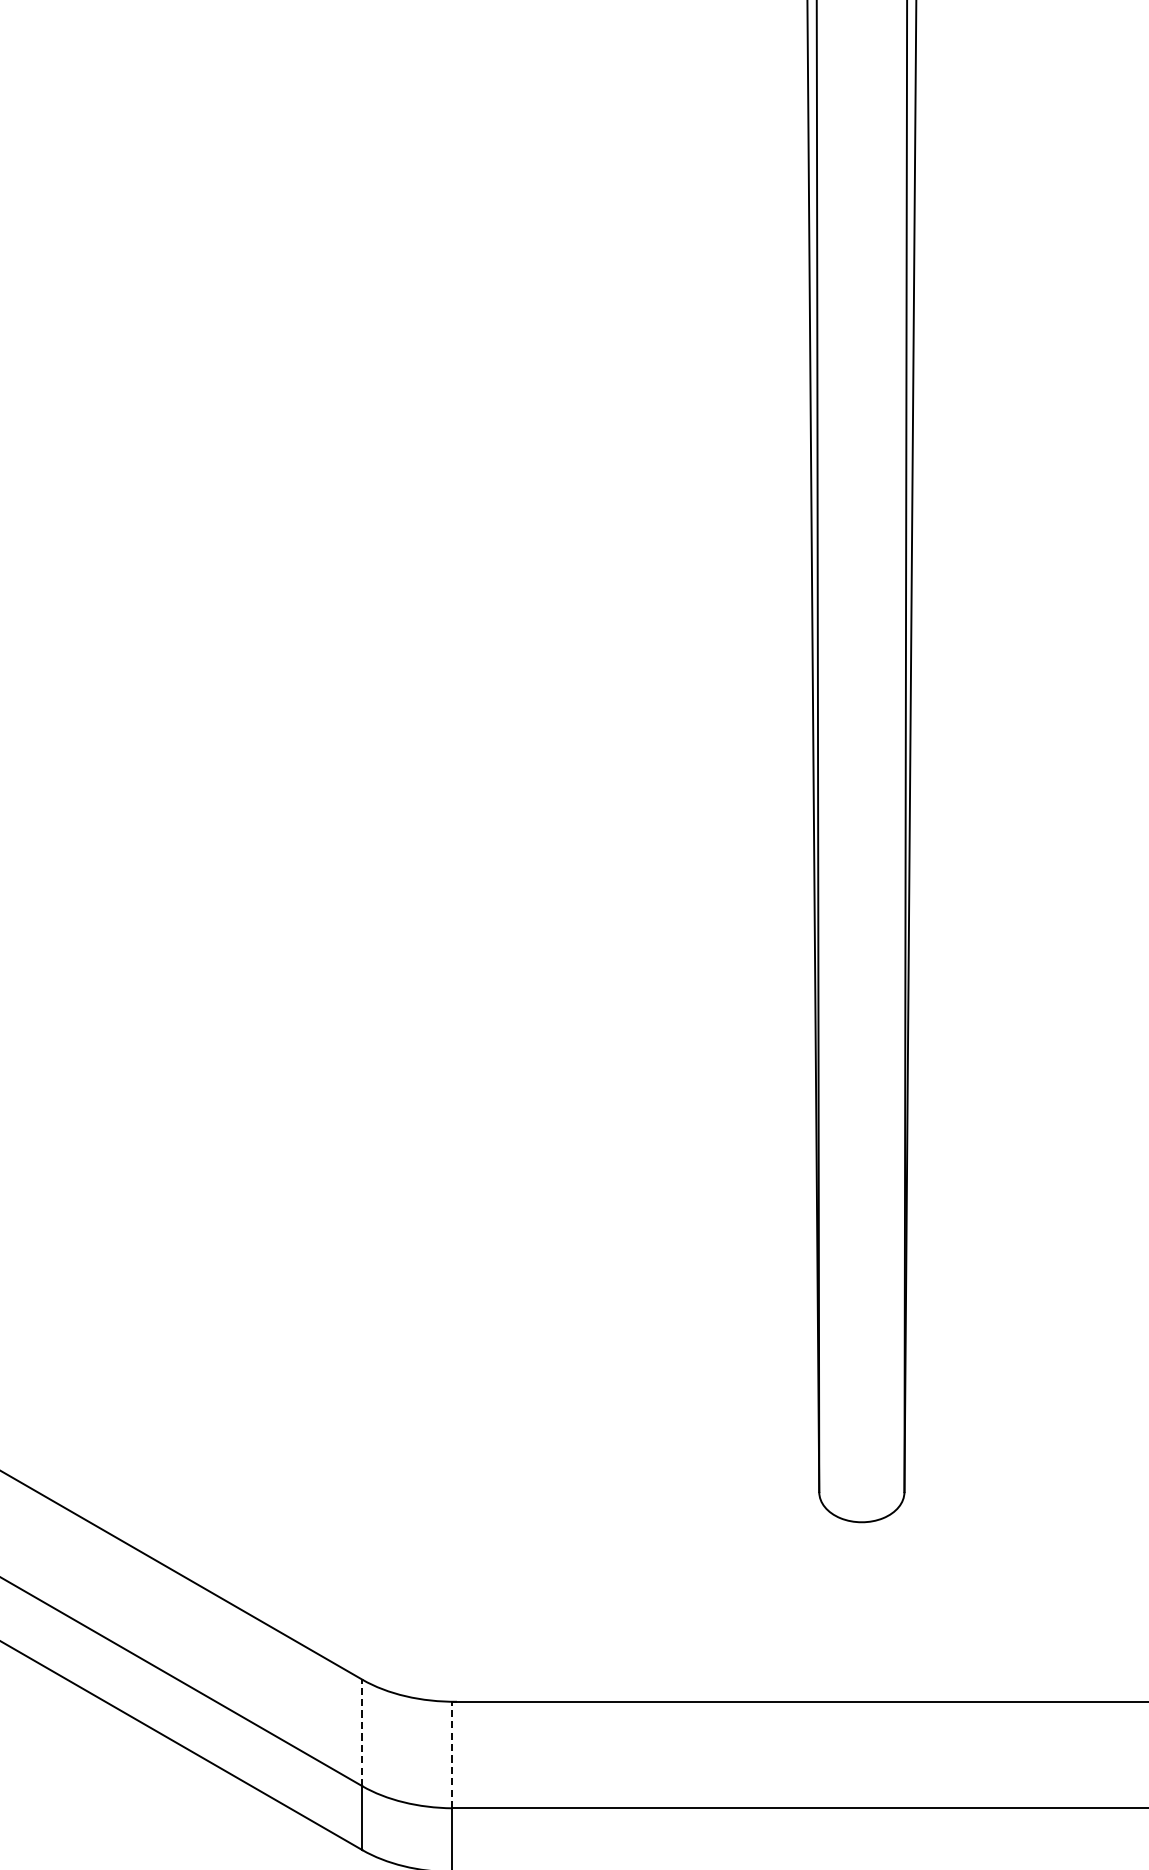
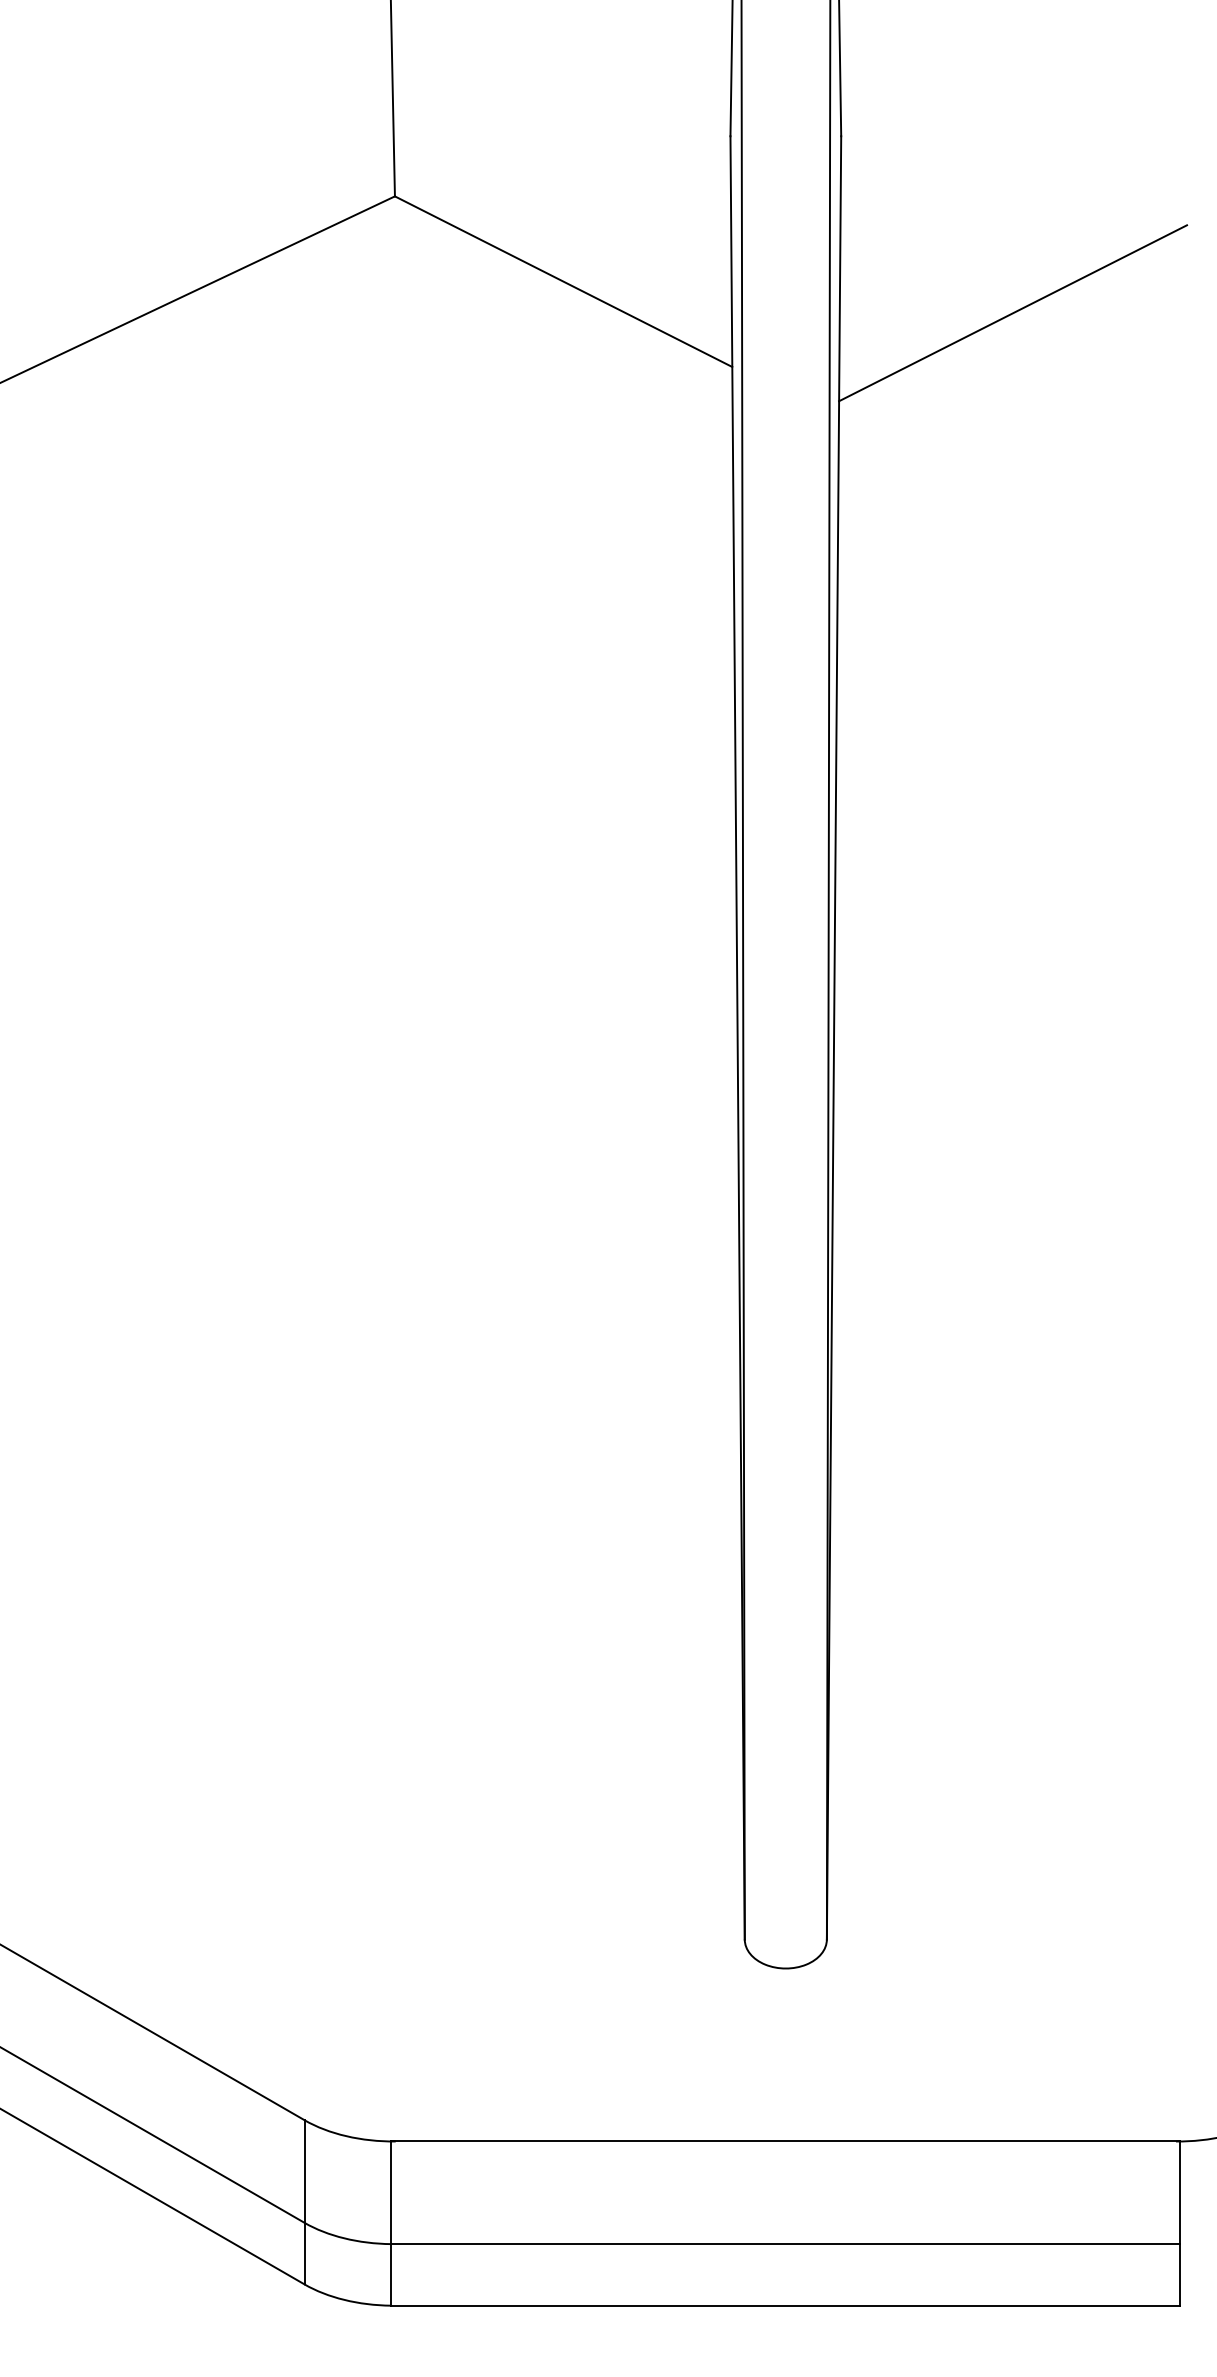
line: (362, 1732) -> (304, 2171), dashed -> solid
line: (452, 1754) -> (391, 2192), dashed -> solid

